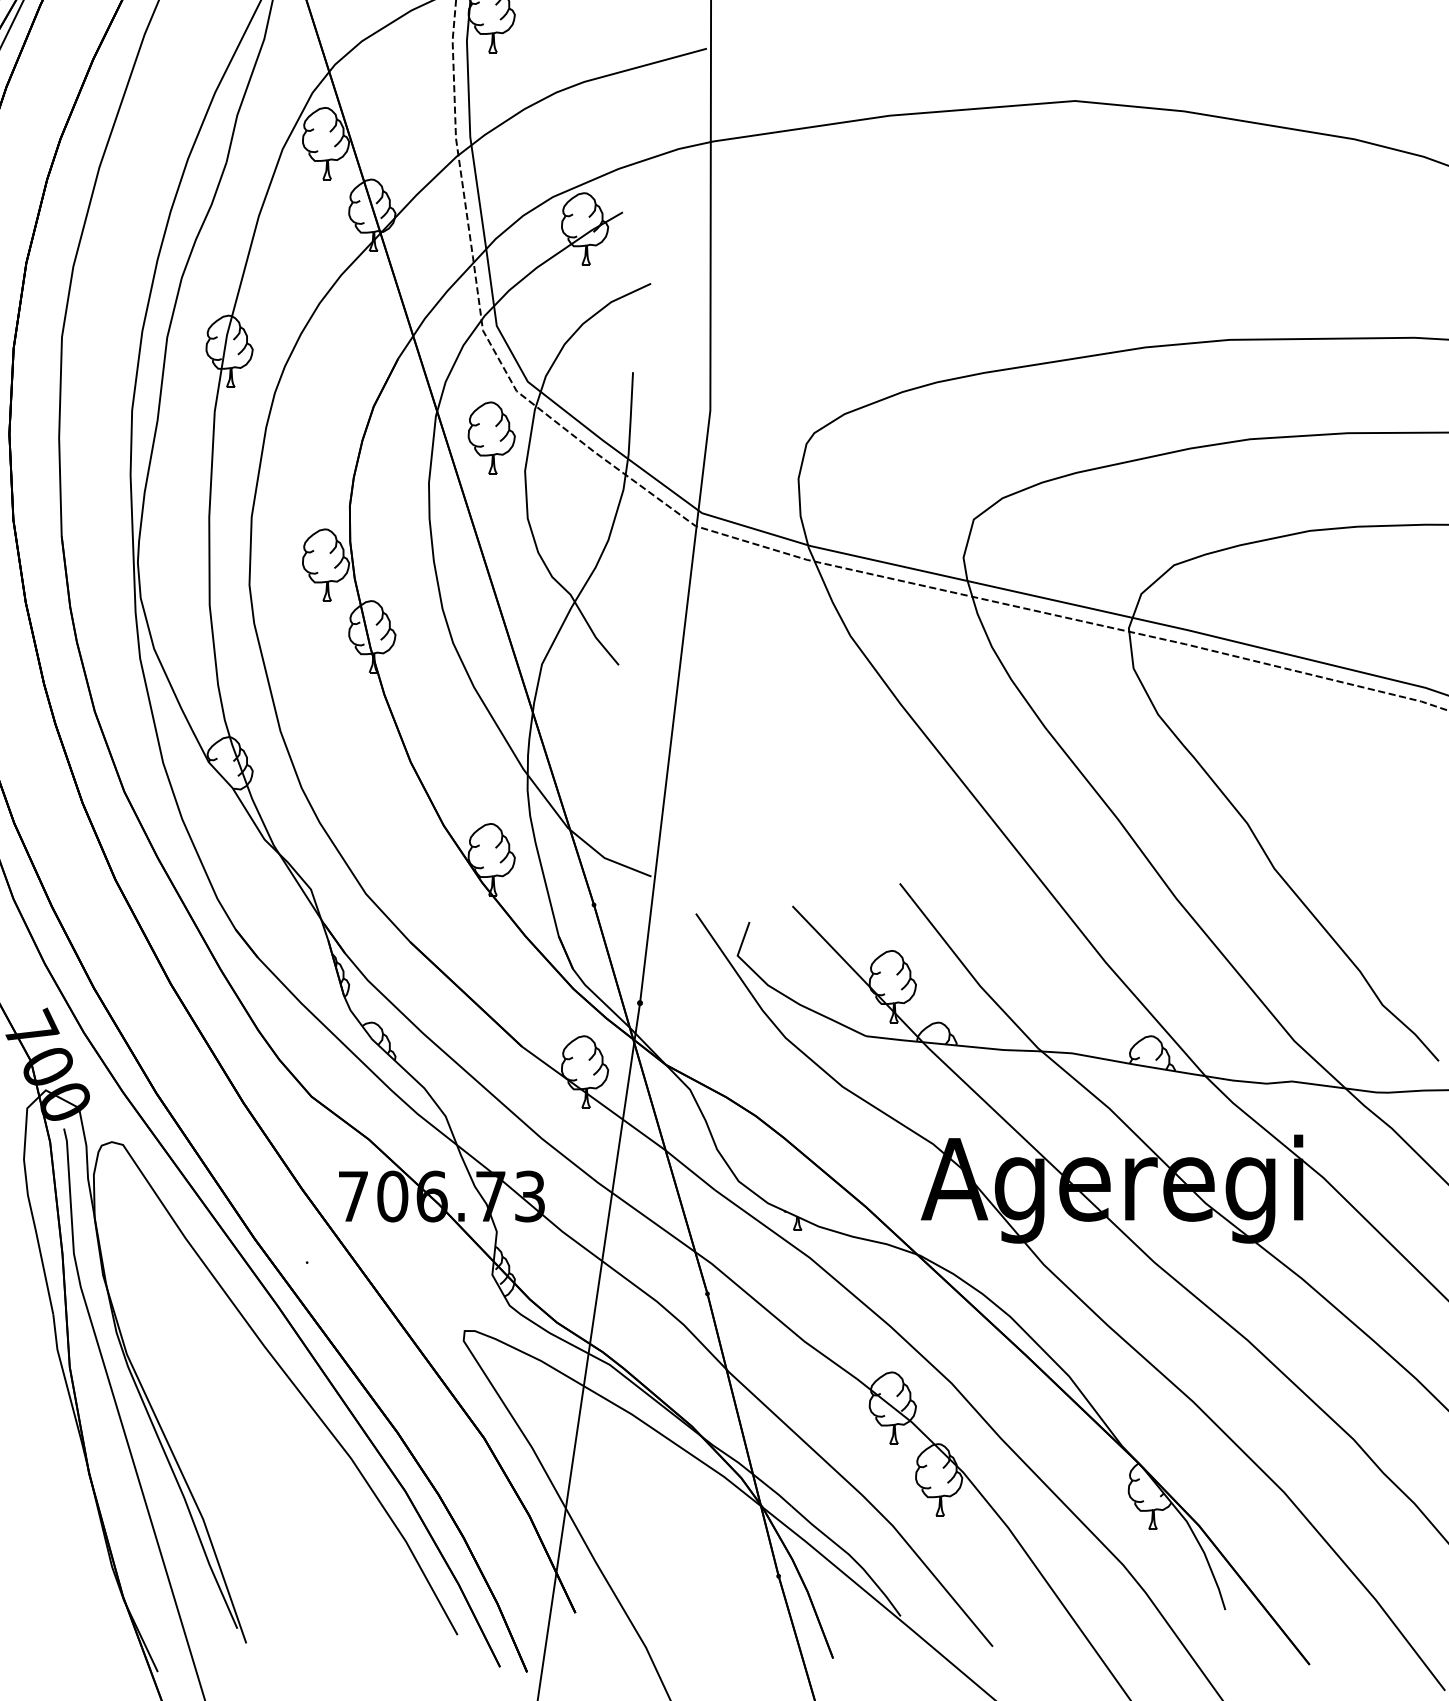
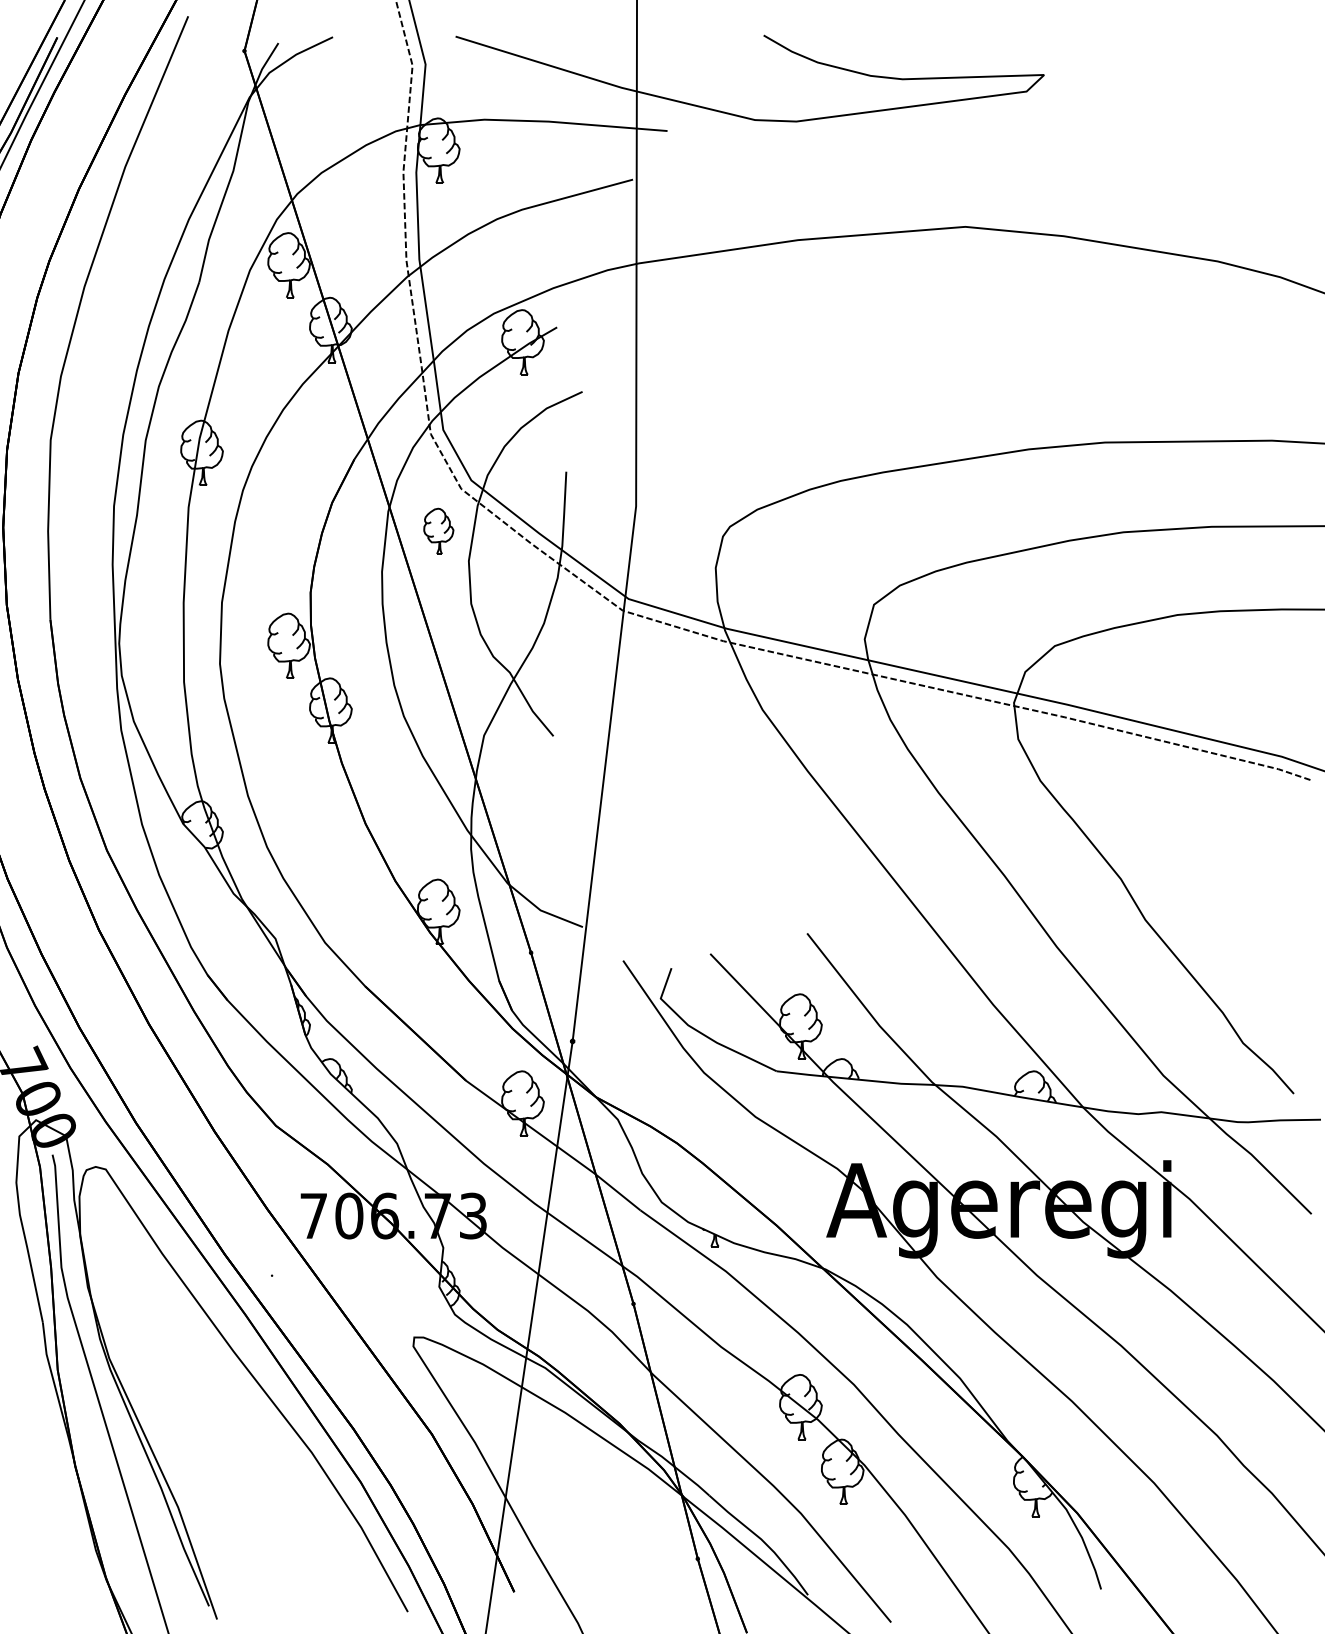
part: (491, 438) -> (438, 531), size x0.7

